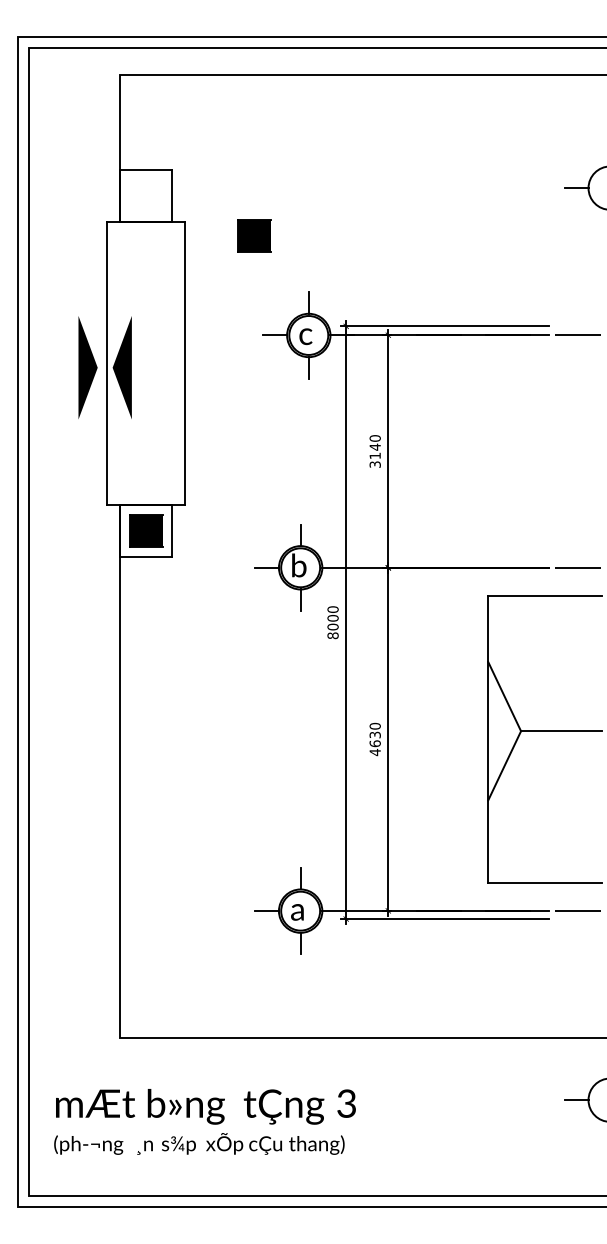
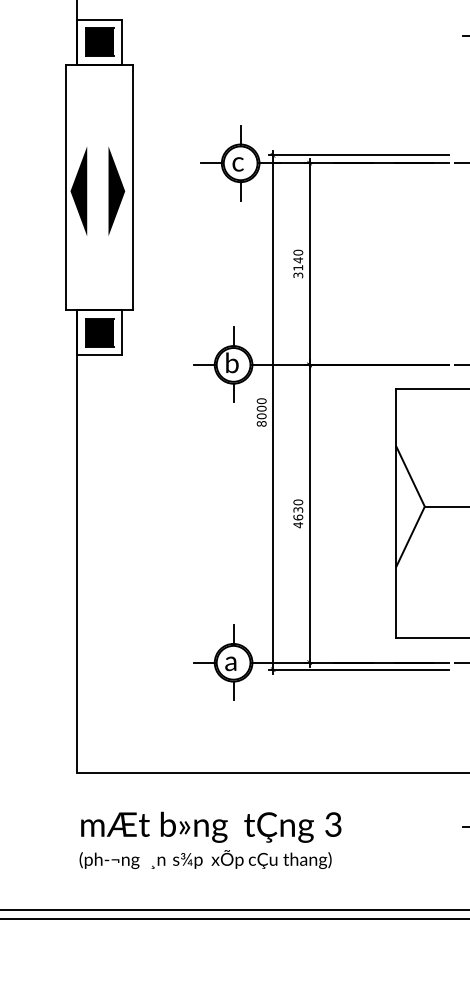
part: (254, 235) -> (99, 41), moved
part: (87, 367) -> (116, 191), moved
text: (204, 1121) -> (210, 840), moved

